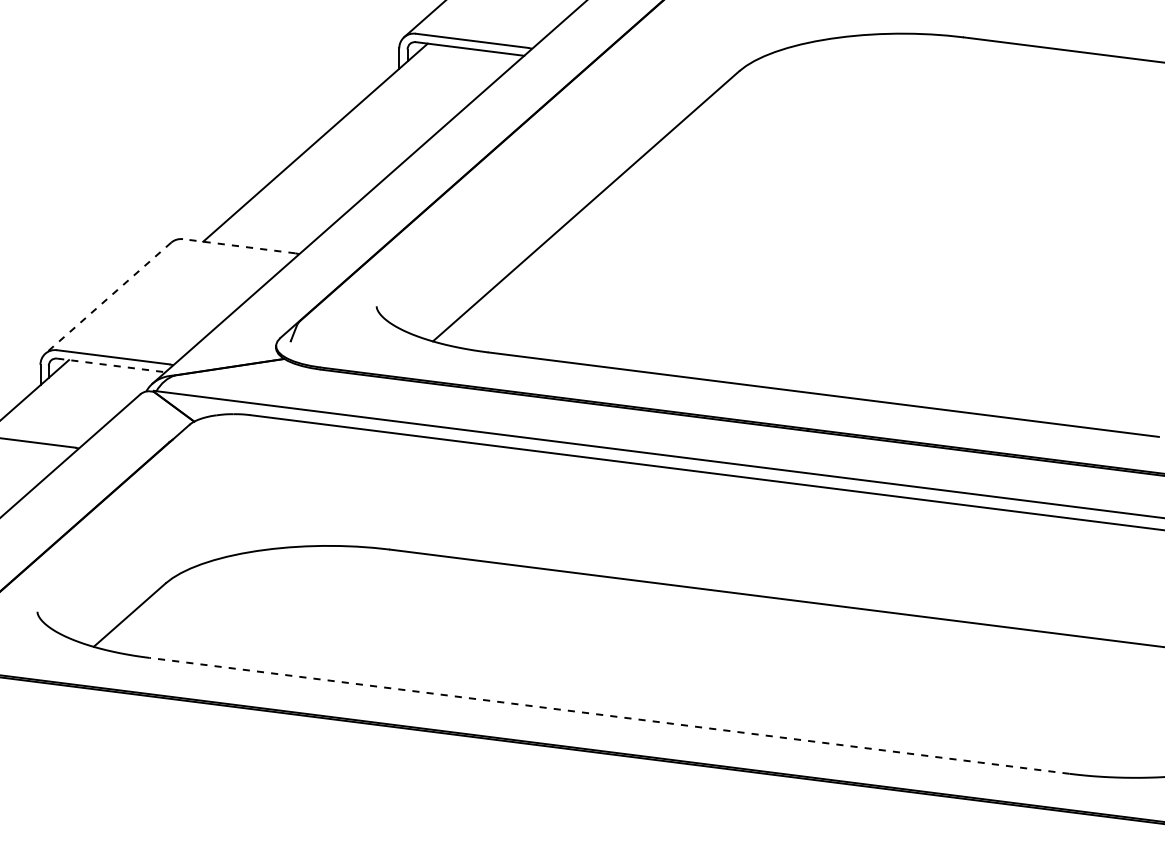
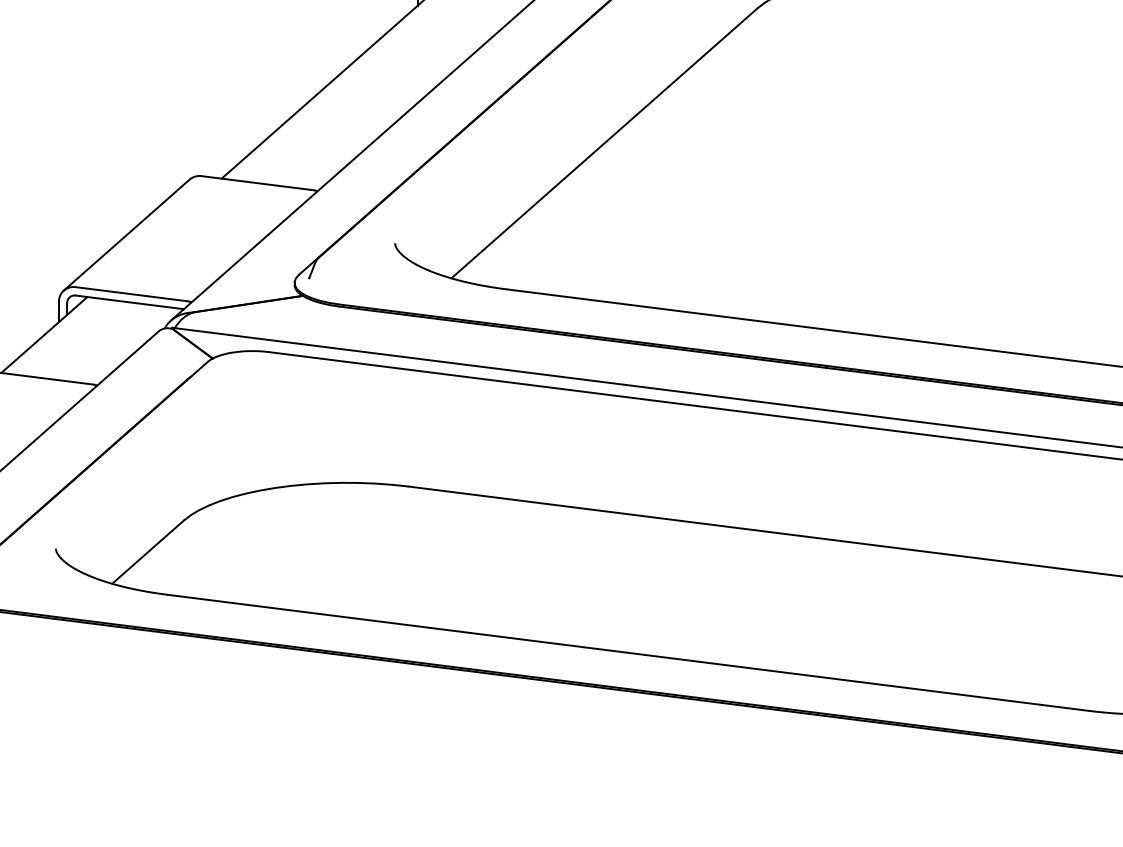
line: (239, 246) -> (257, 183), dashed -> solid
line: (108, 298) -> (126, 235), dashed -> solid
line: (111, 365) -> (129, 302), dashed -> solid
line: (609, 715) -> (627, 652), dashed -> solid

